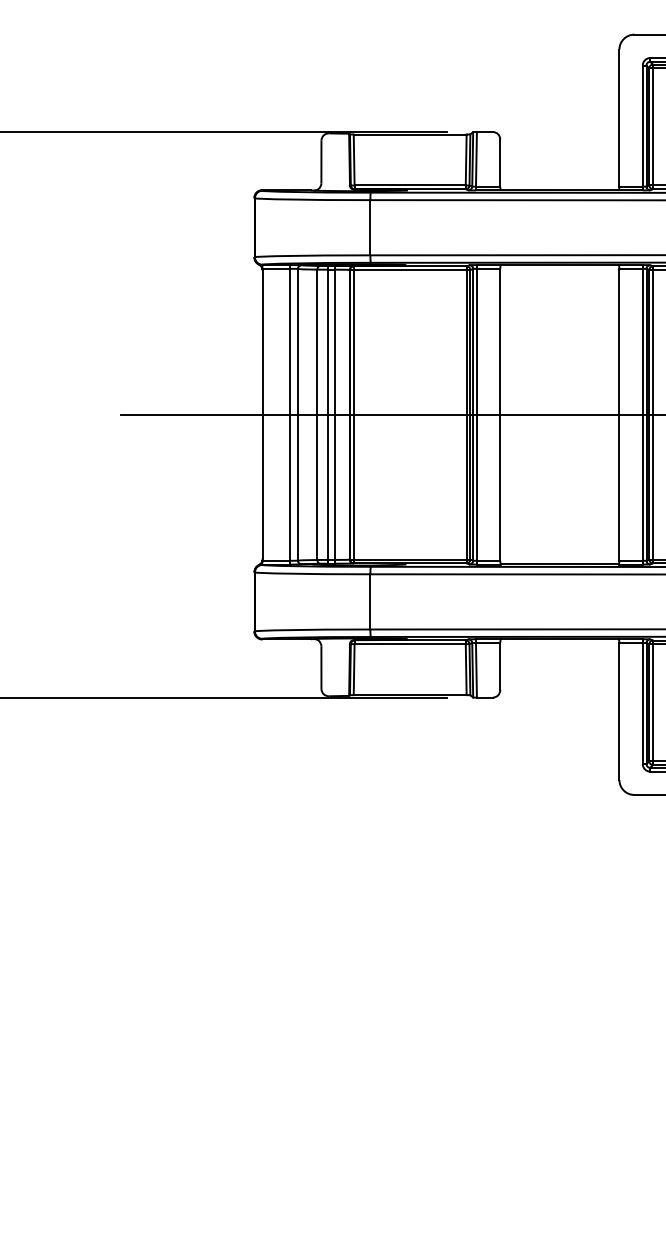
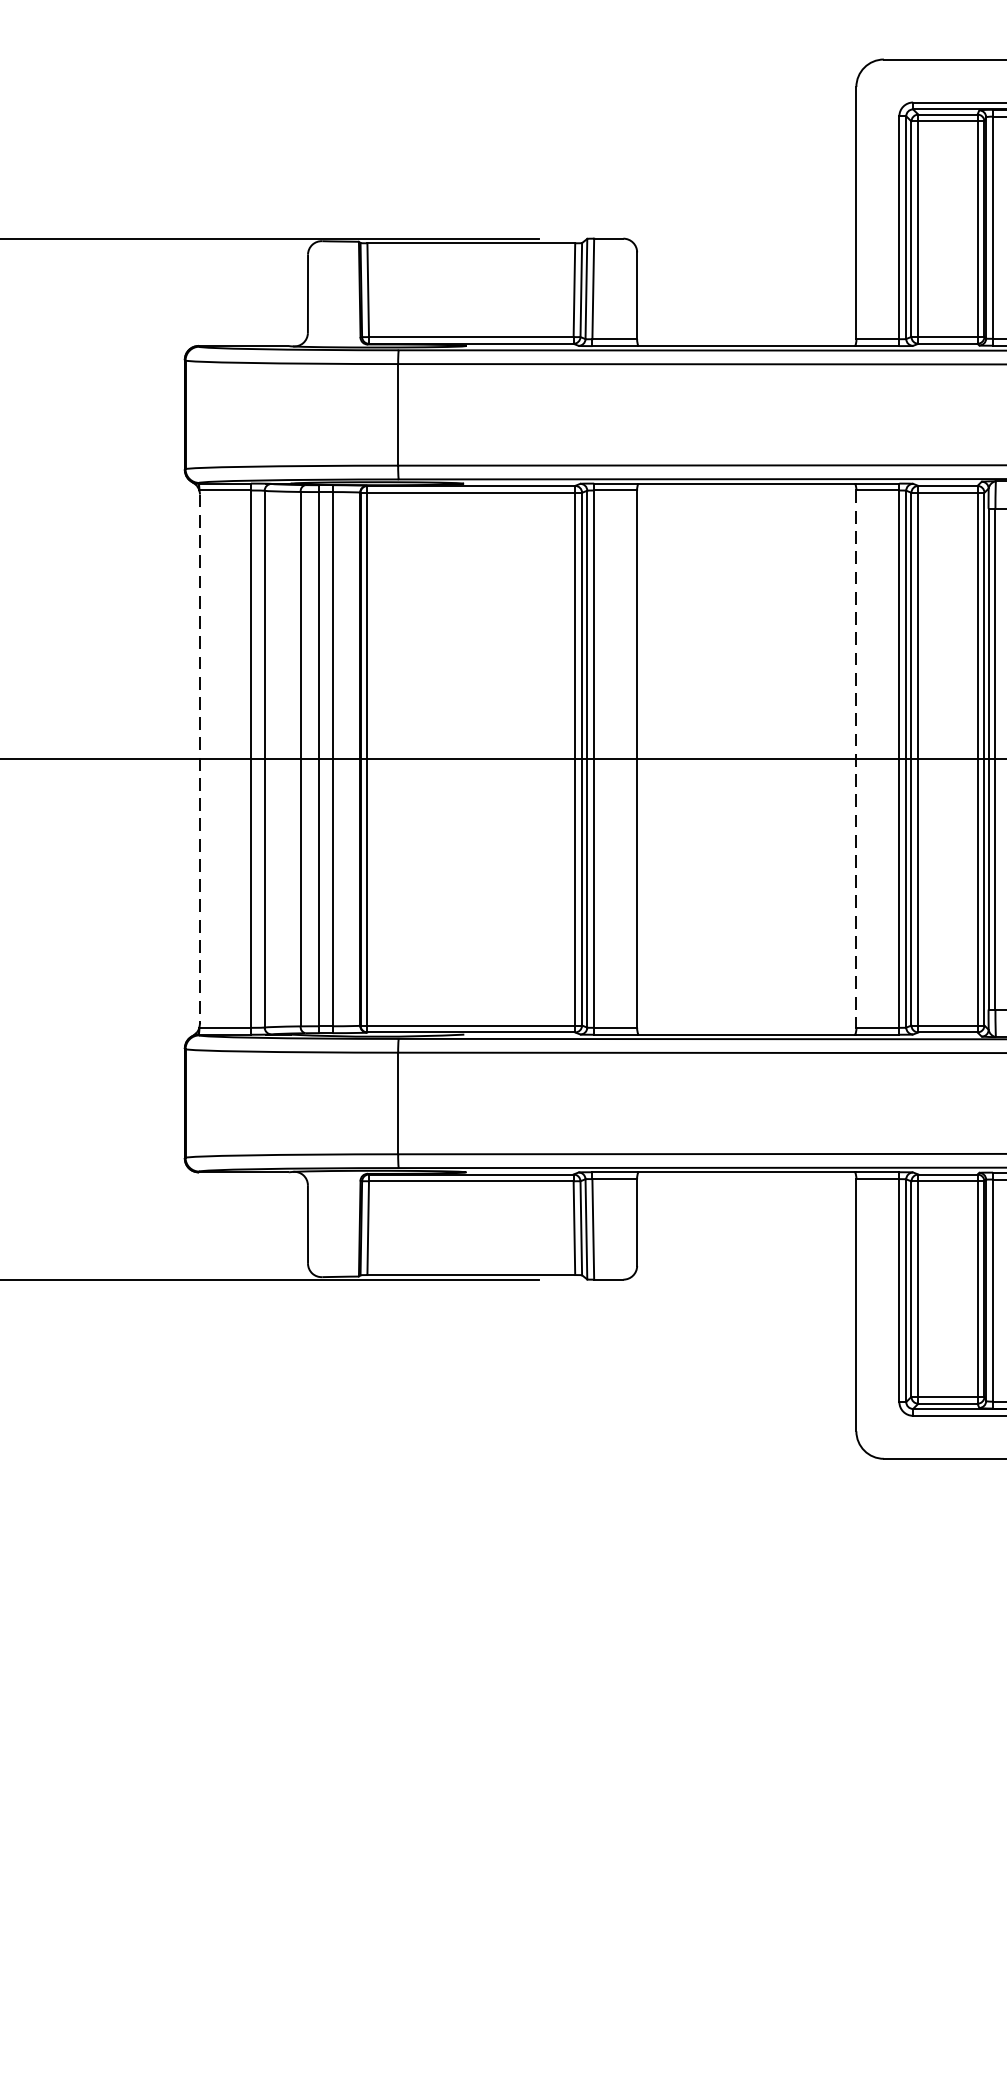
line: (262, 414) -> (199, 758), solid -> dashed
line: (619, 414) -> (856, 758), solid -> dashed

